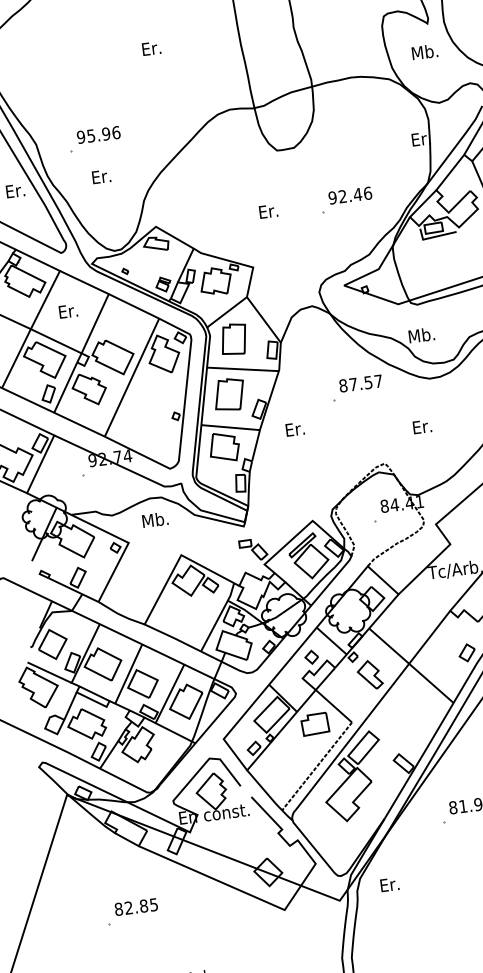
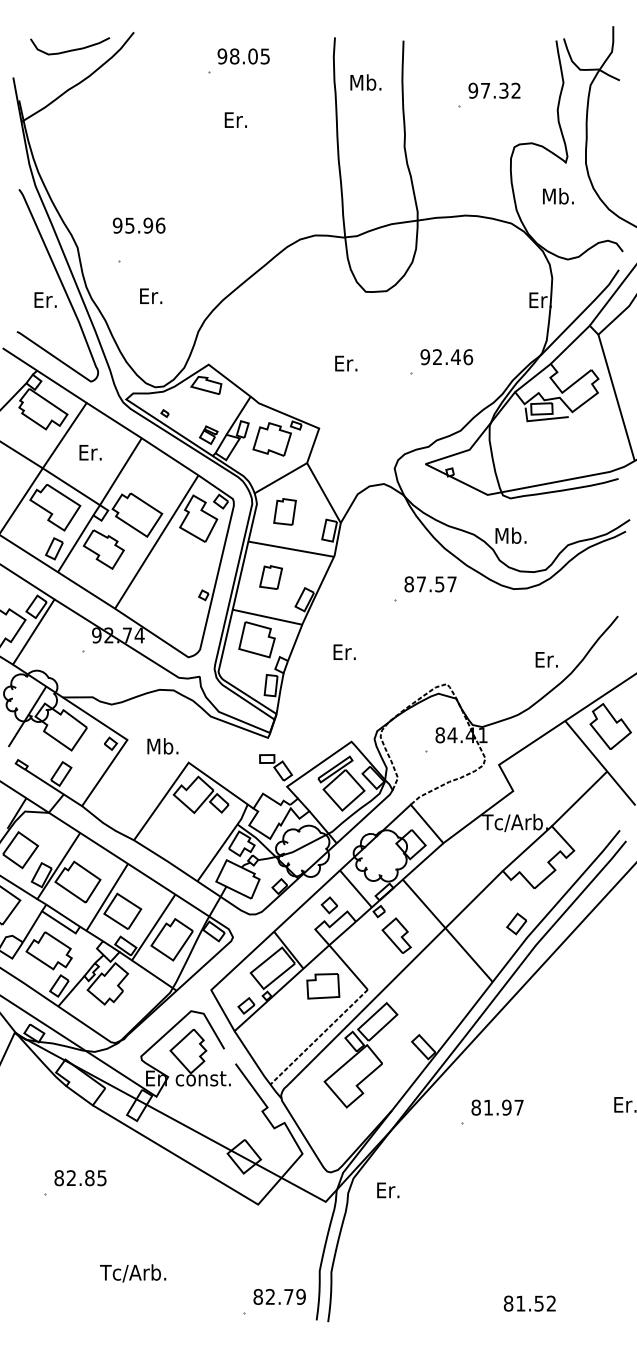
text: (151, 48) -> (235, 119), moved
text: (98, 134) -> (138, 225), moved
part: (233, 339) -> (284, 511), size x0.7
part: (228, 394) -> (270, 577), size x0.6
text: (422, 426) -> (546, 659), moved
text: (294, 428) -> (344, 651), moved
text: (155, 520) -> (162, 746), moved

